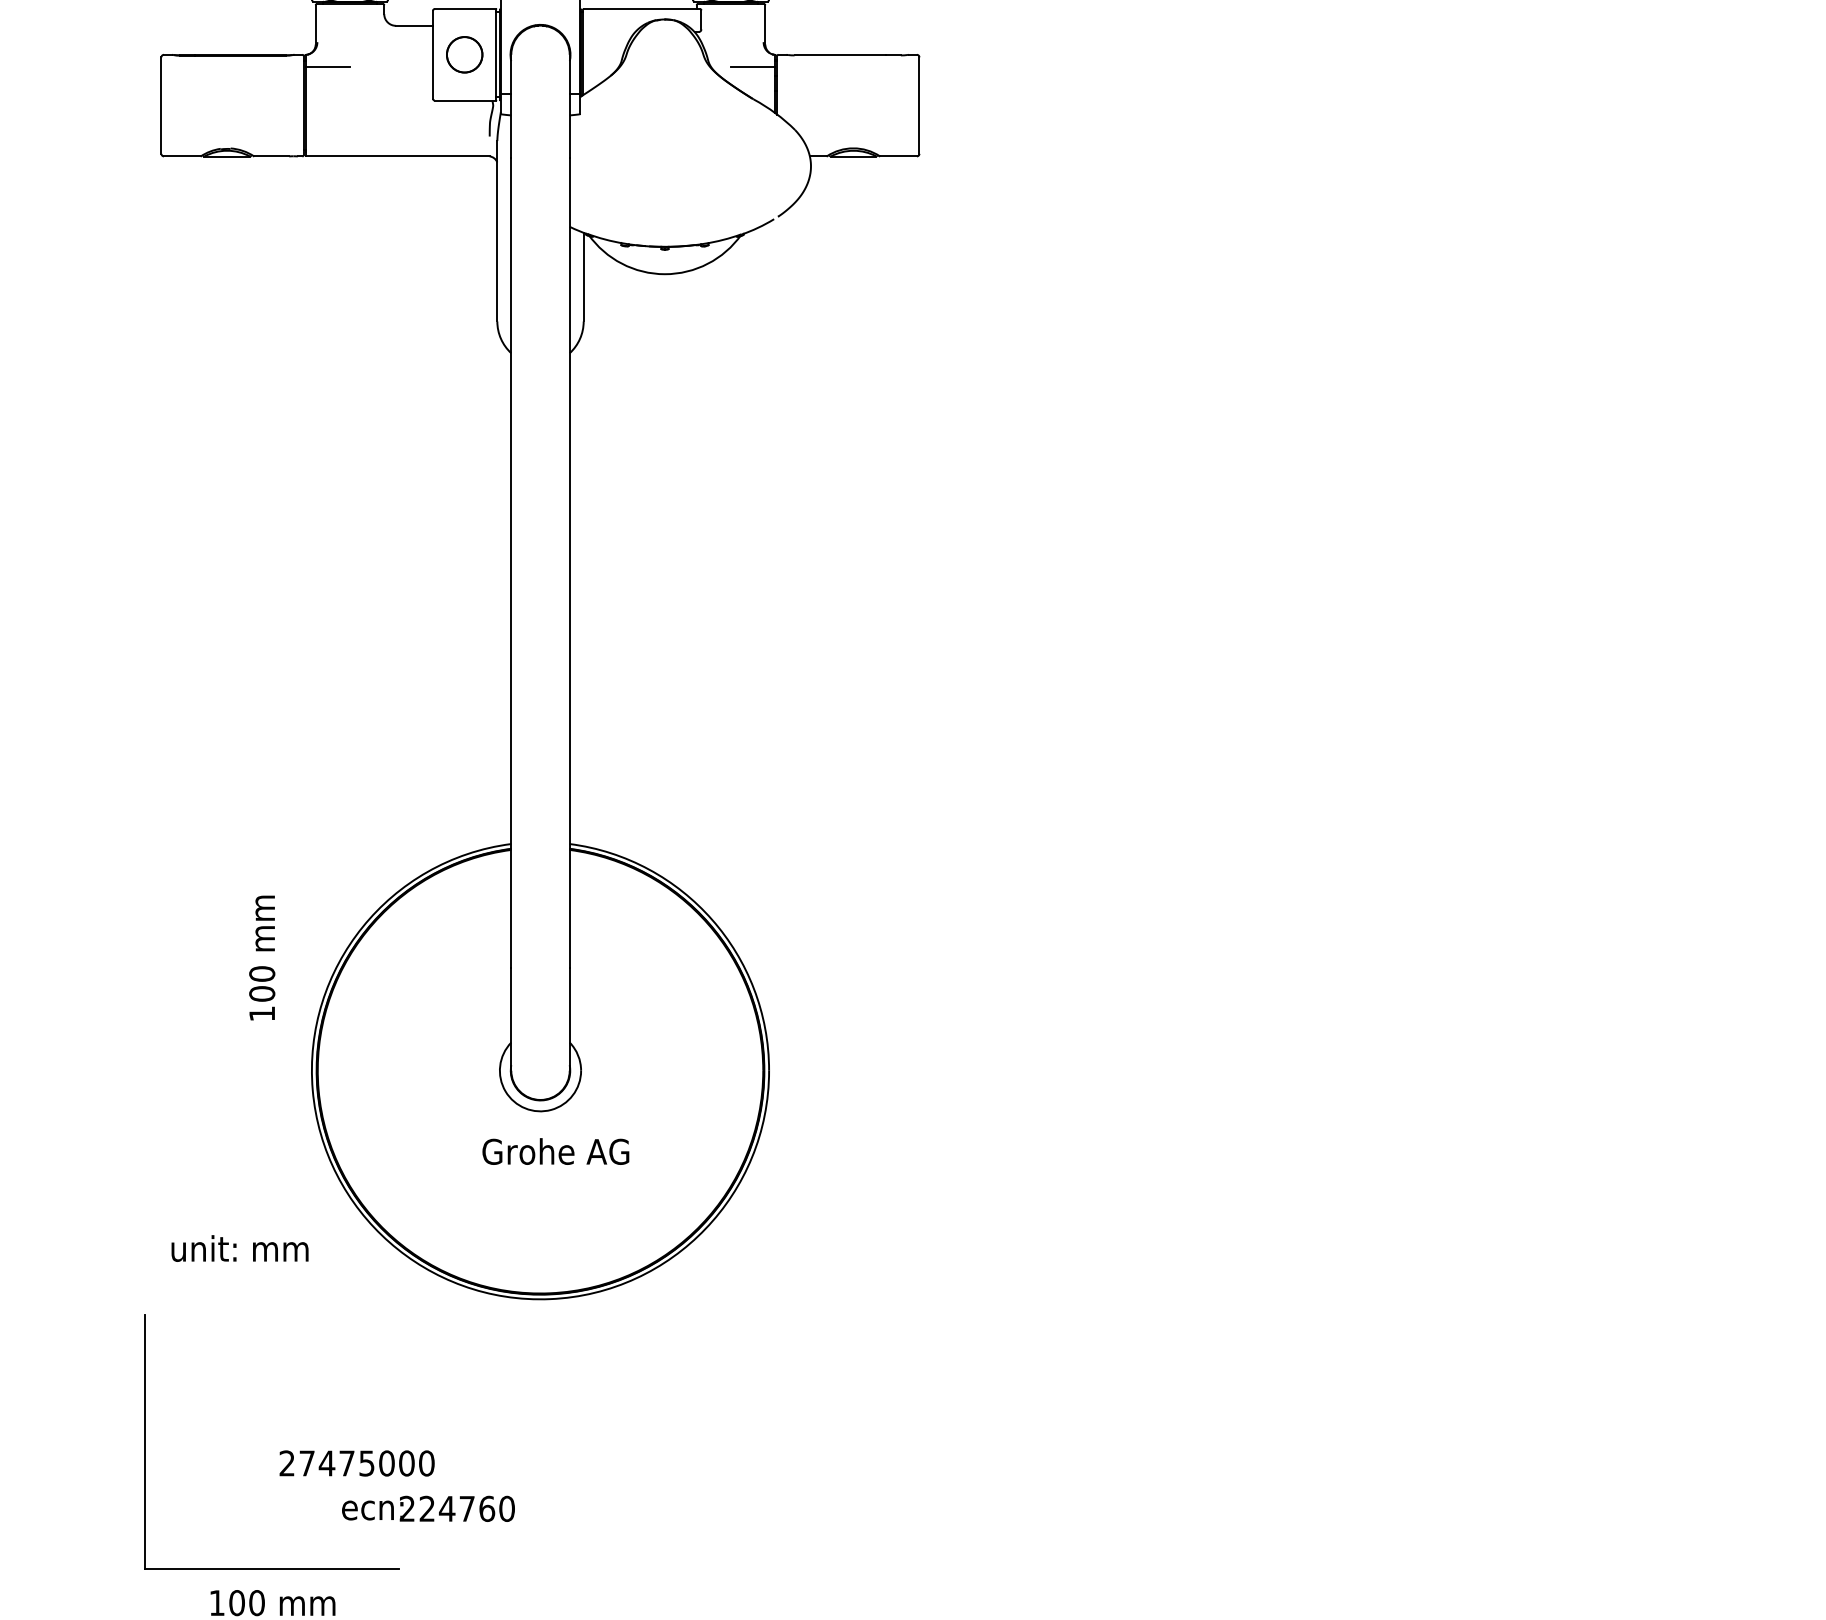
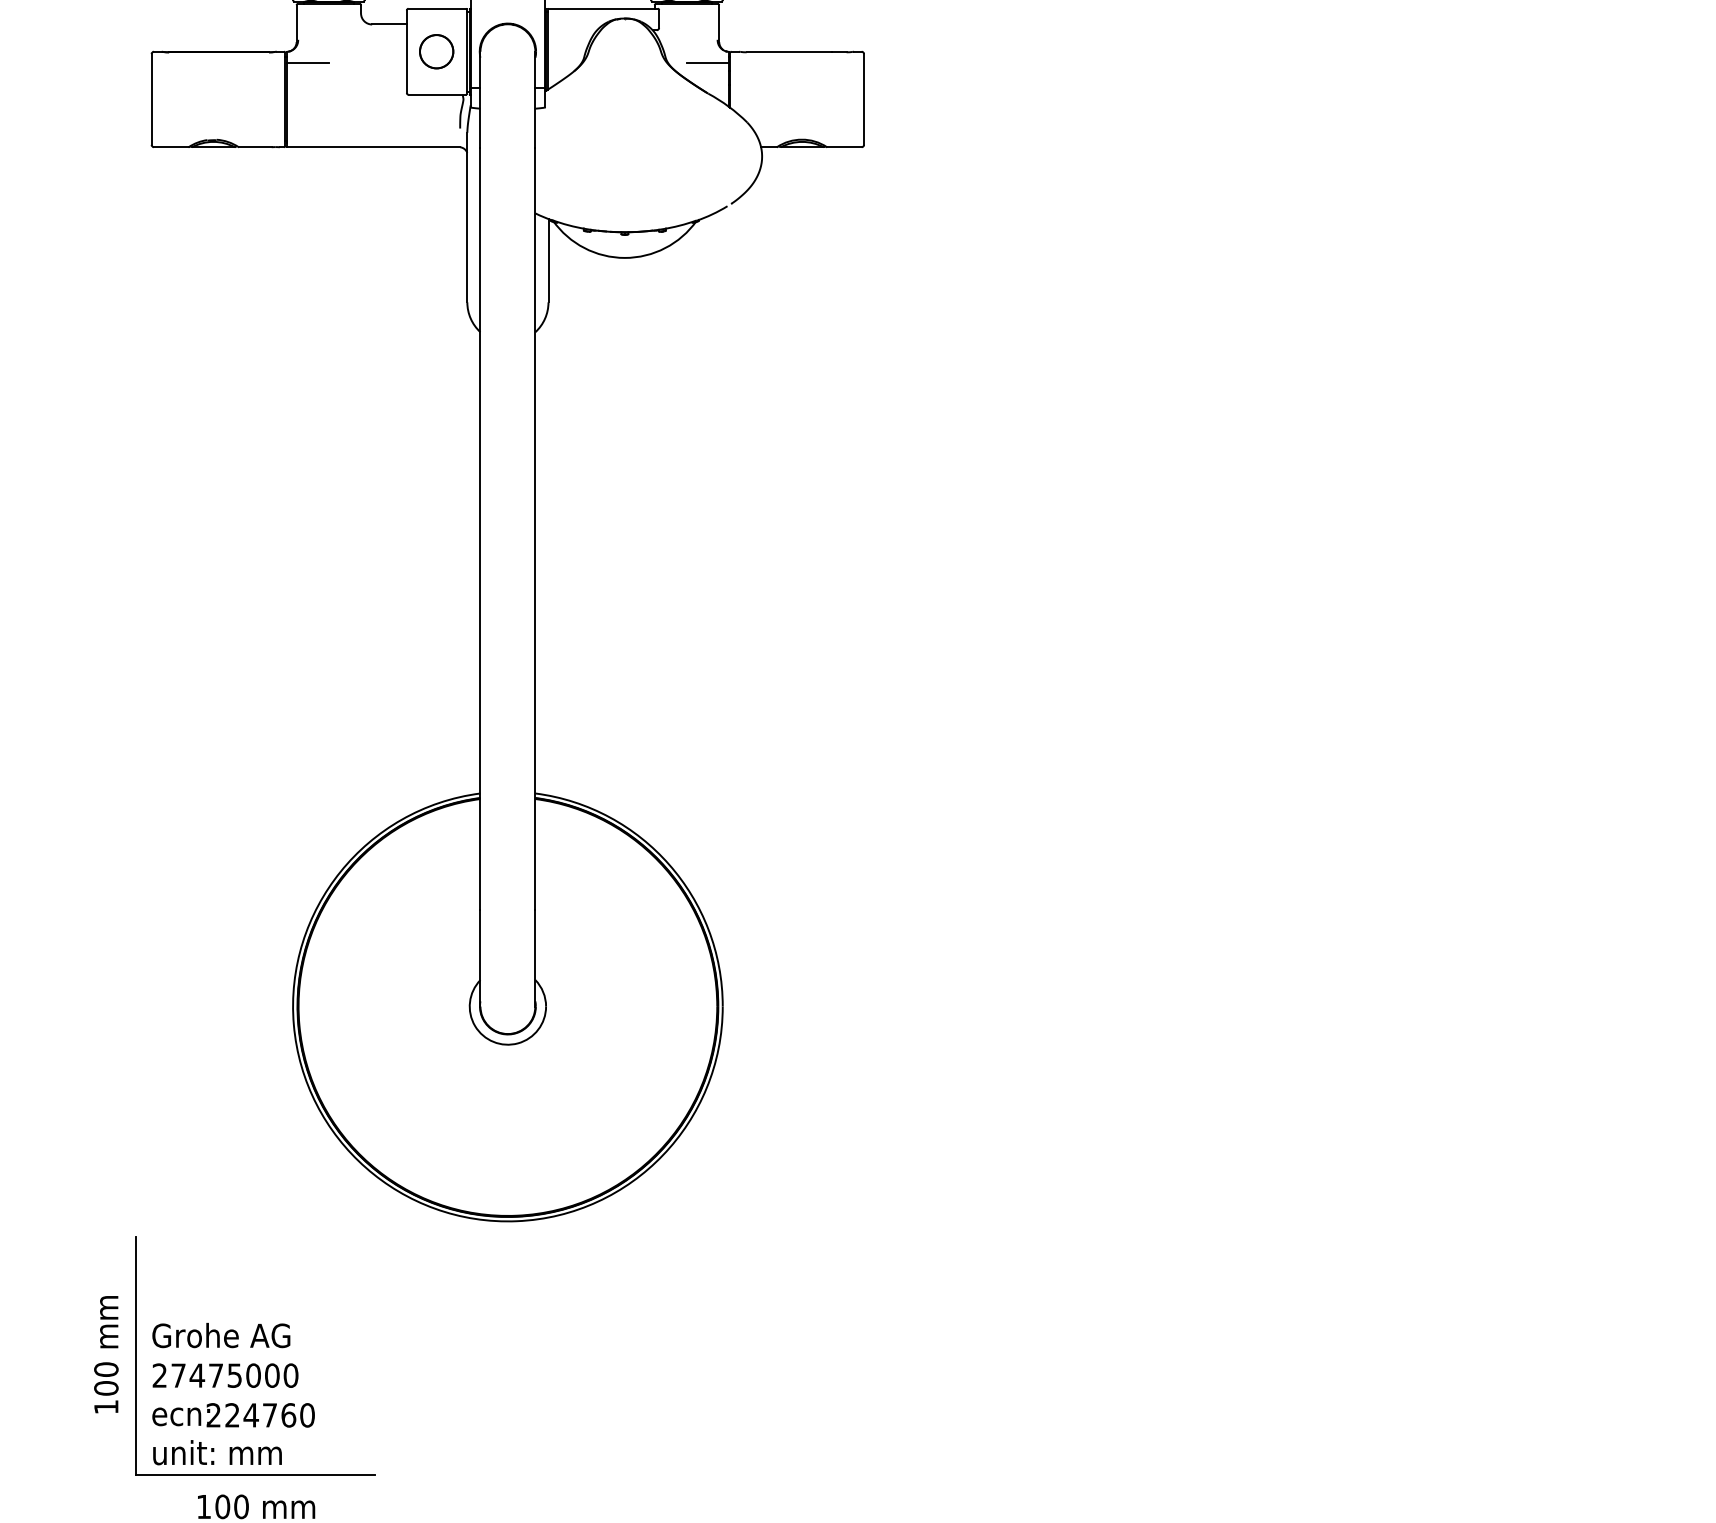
text: (262, 957) -> (106, 1354), moved
text: (556, 1151) -> (221, 1335), moved
text: (240, 1248) -> (217, 1452), moved
text: (357, 1463) -> (225, 1375), moved
text: (428, 1509) -> (233, 1415), moved

